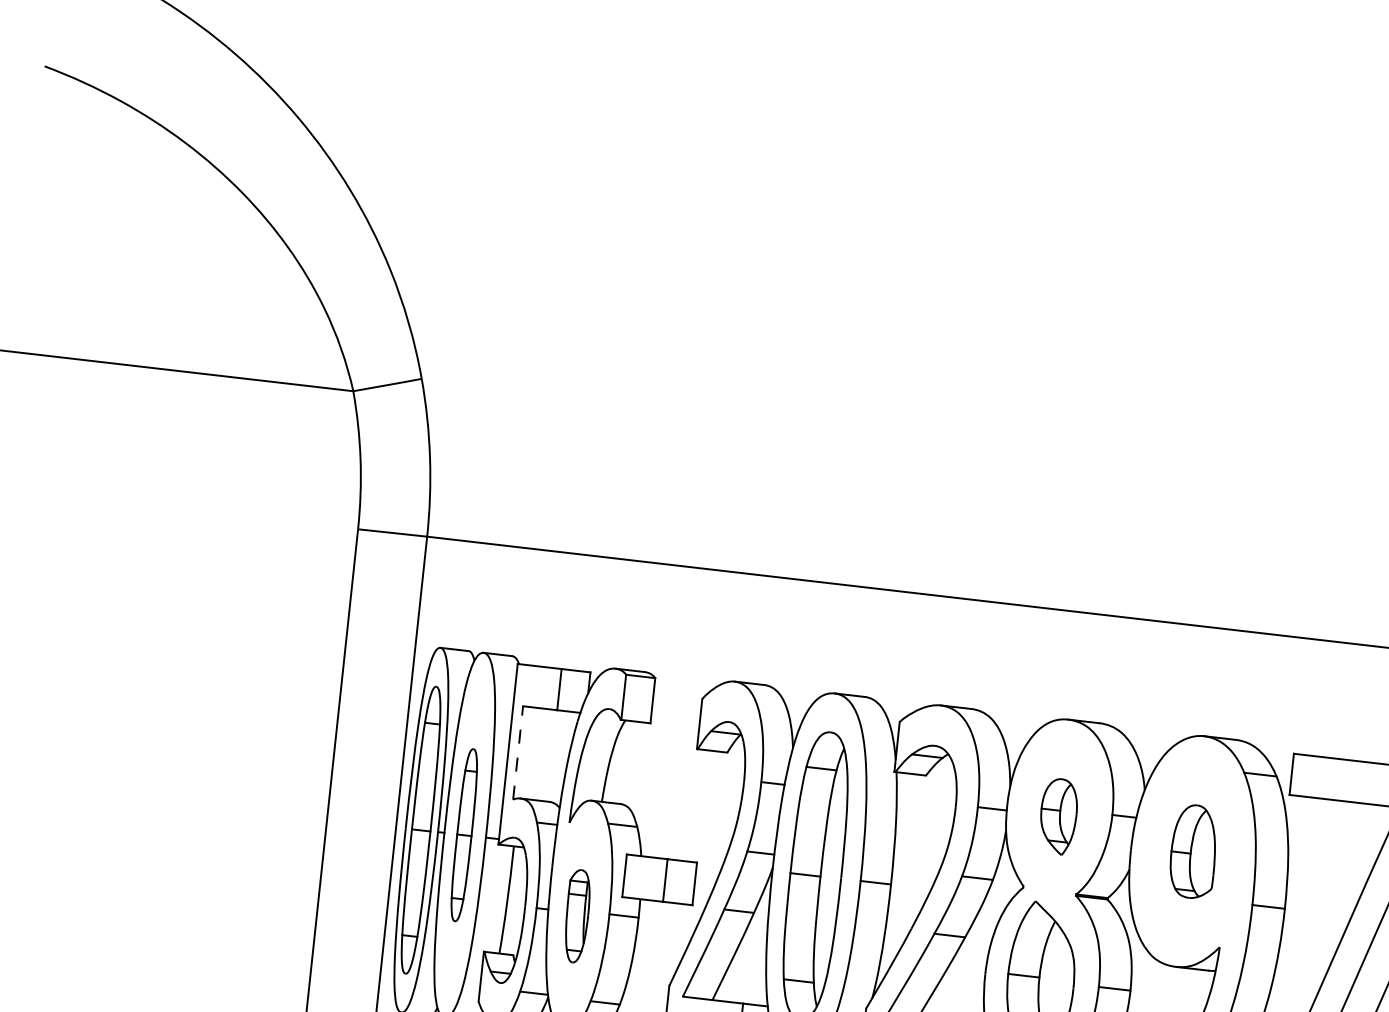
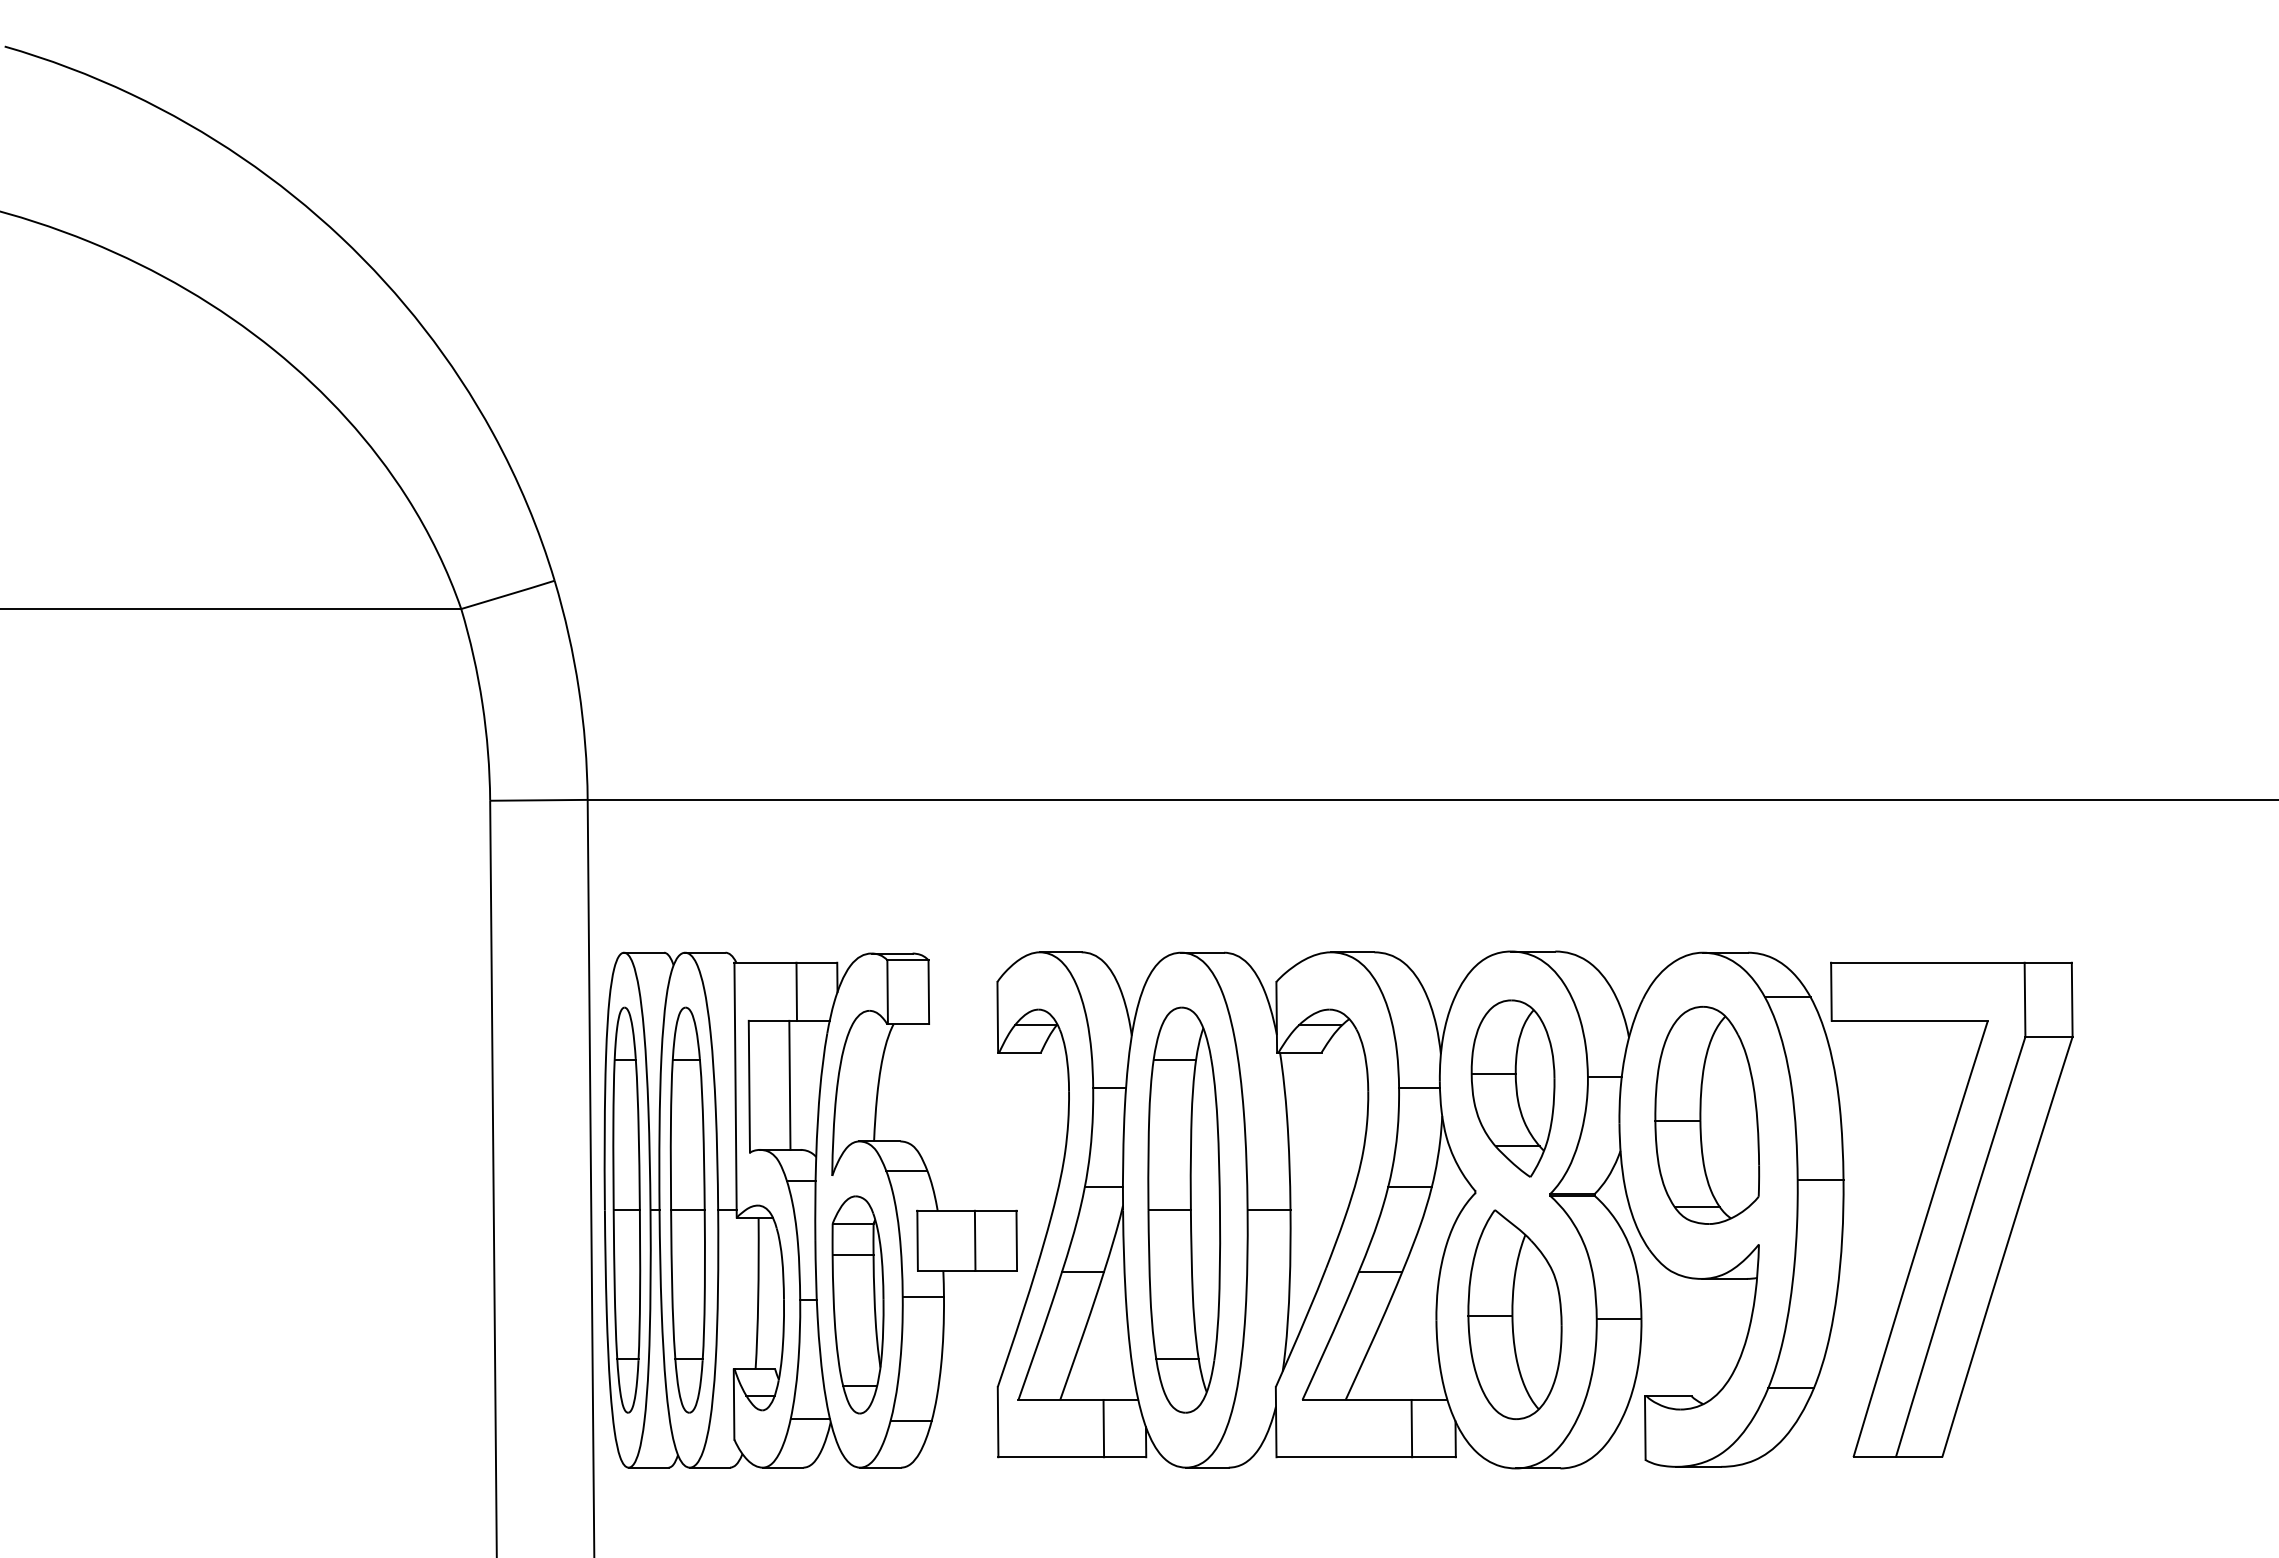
line: (518, 752) -> (749, 1086), dashed -> solid
line: (546, 754) -> (789, 1084), added
part: (1058, 816) -> (1512, 1088), size x1.67
part: (464, 834) -> (687, 1209), size x1.67
part: (1193, 851) -> (1707, 1115), size x1.67
part: (576, 915) -> (857, 1304), size x1.67

